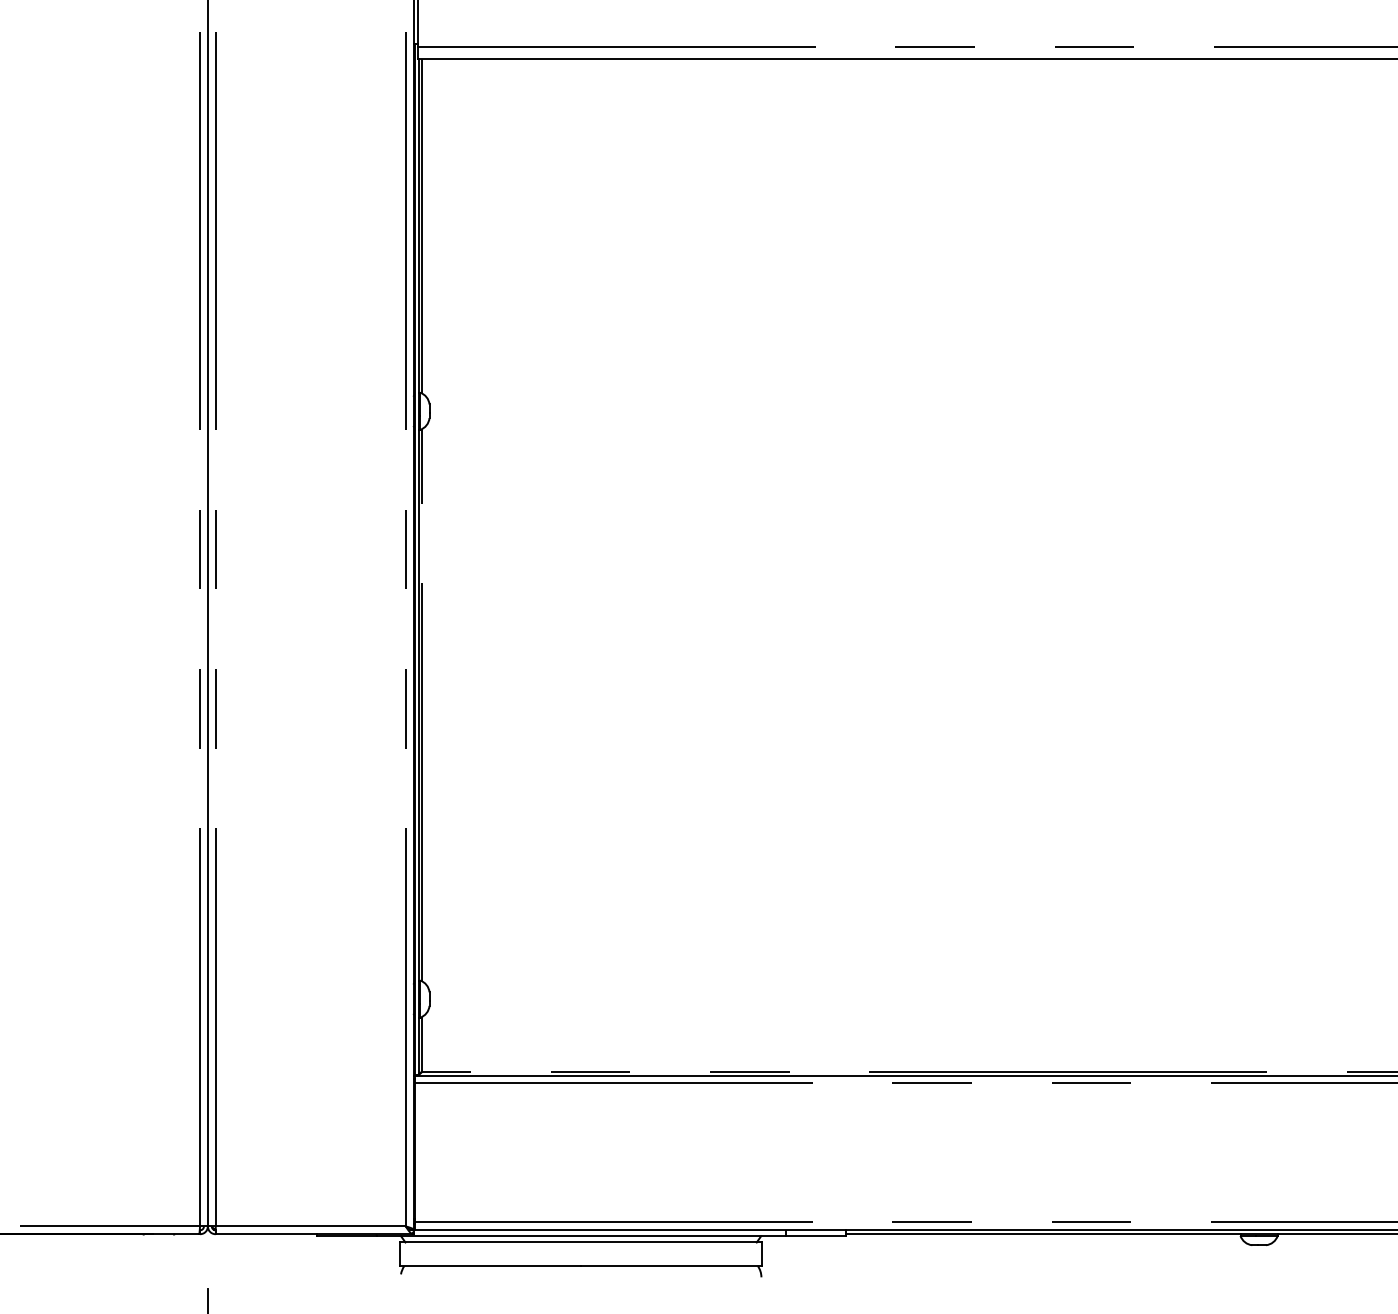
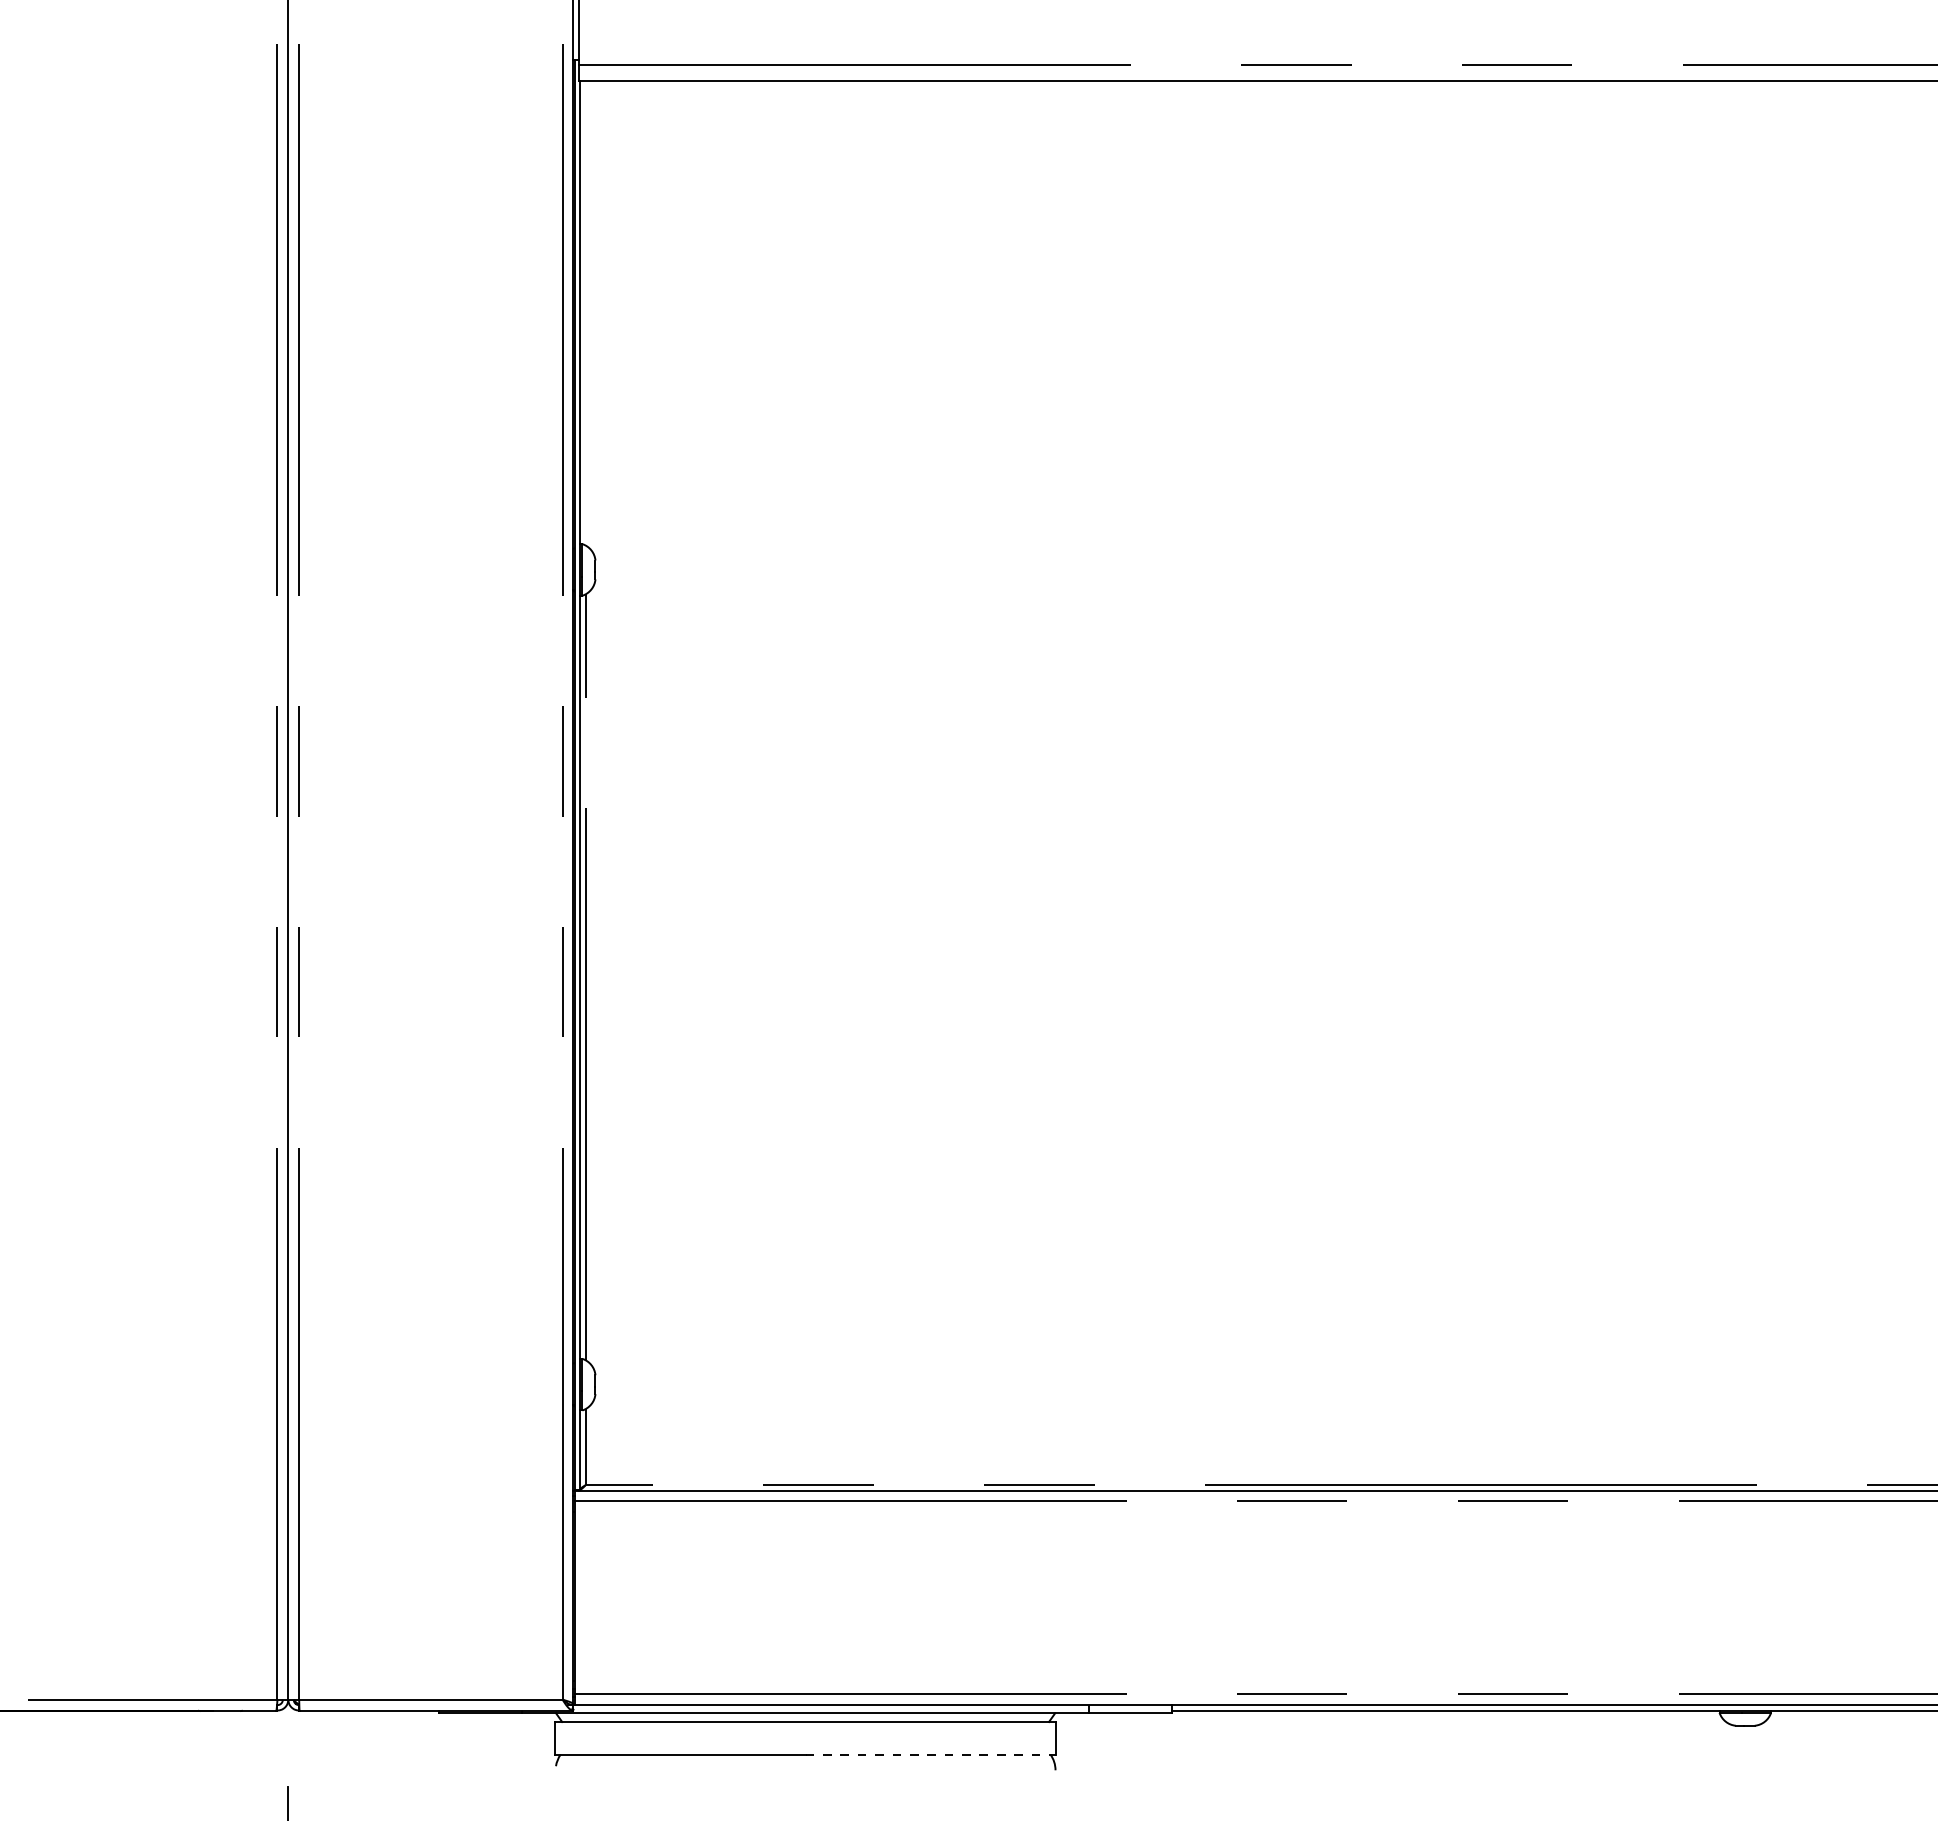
line: (422, 226) -> (585, 313), removed
line: (671, 1265) -> (931, 1754), solid -> dashed

